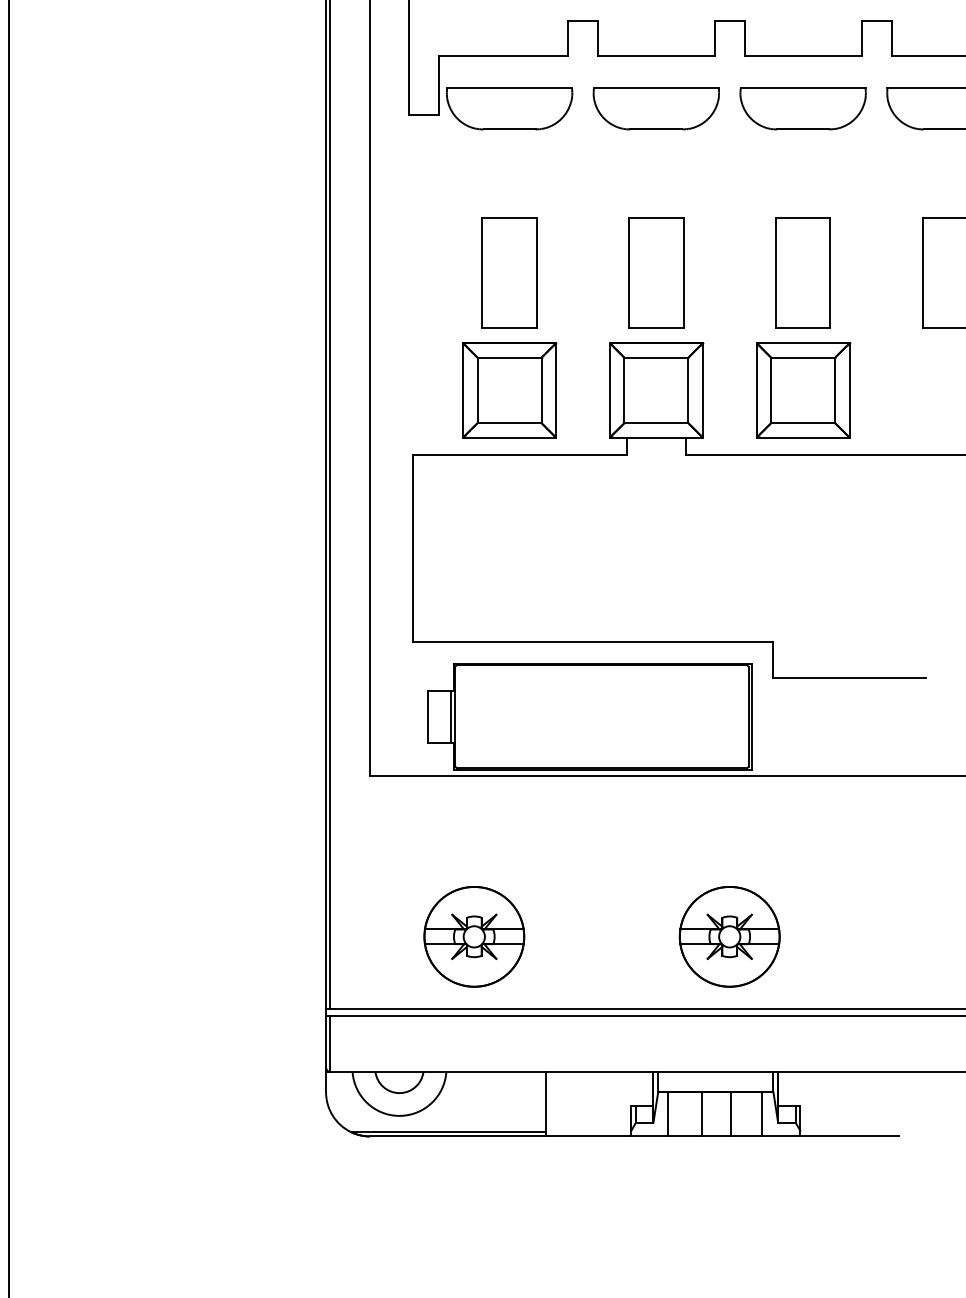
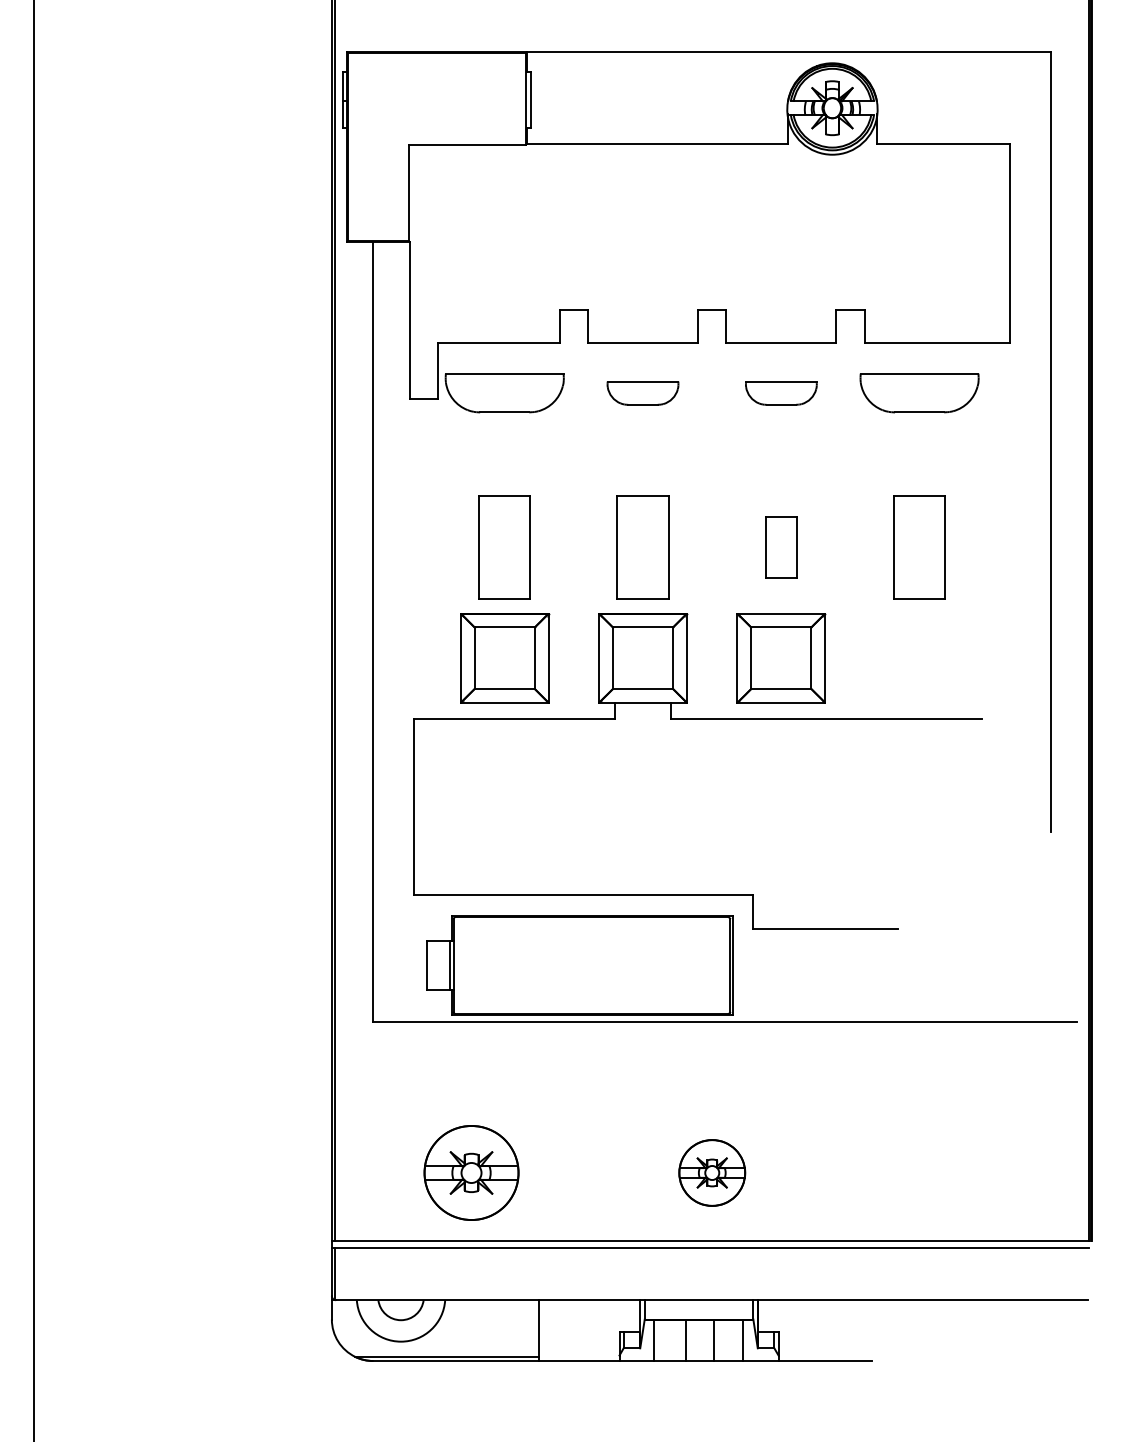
part: (655, 109) -> (642, 393), size x0.6
part: (803, 109) -> (781, 393), size x0.6
part: (803, 272) -> (781, 547), size x0.6
part: (730, 936) -> (712, 1172), size x0.7

